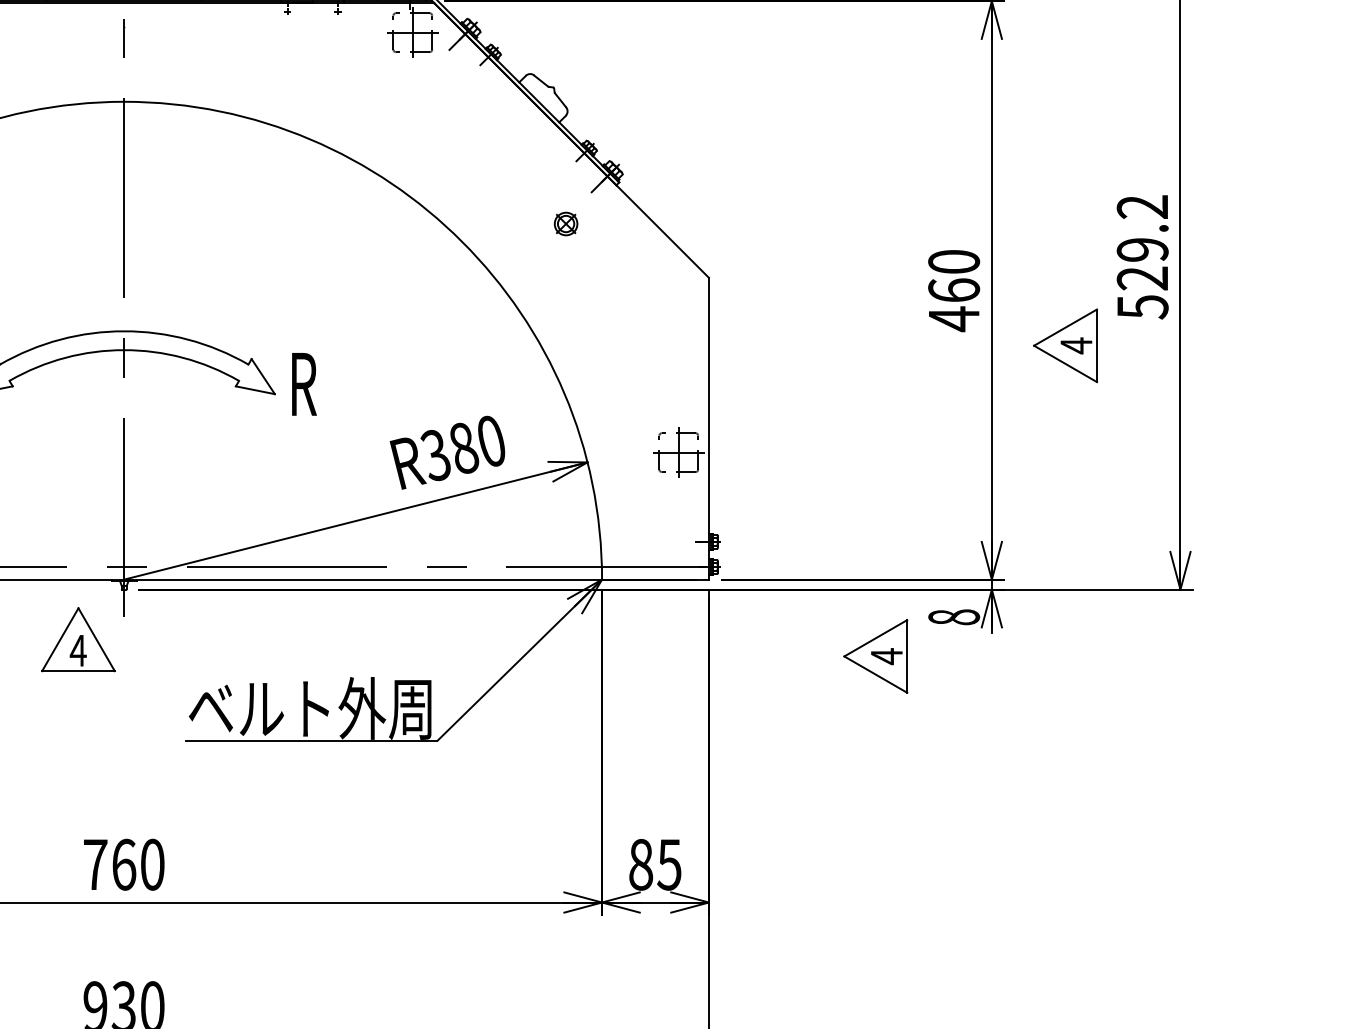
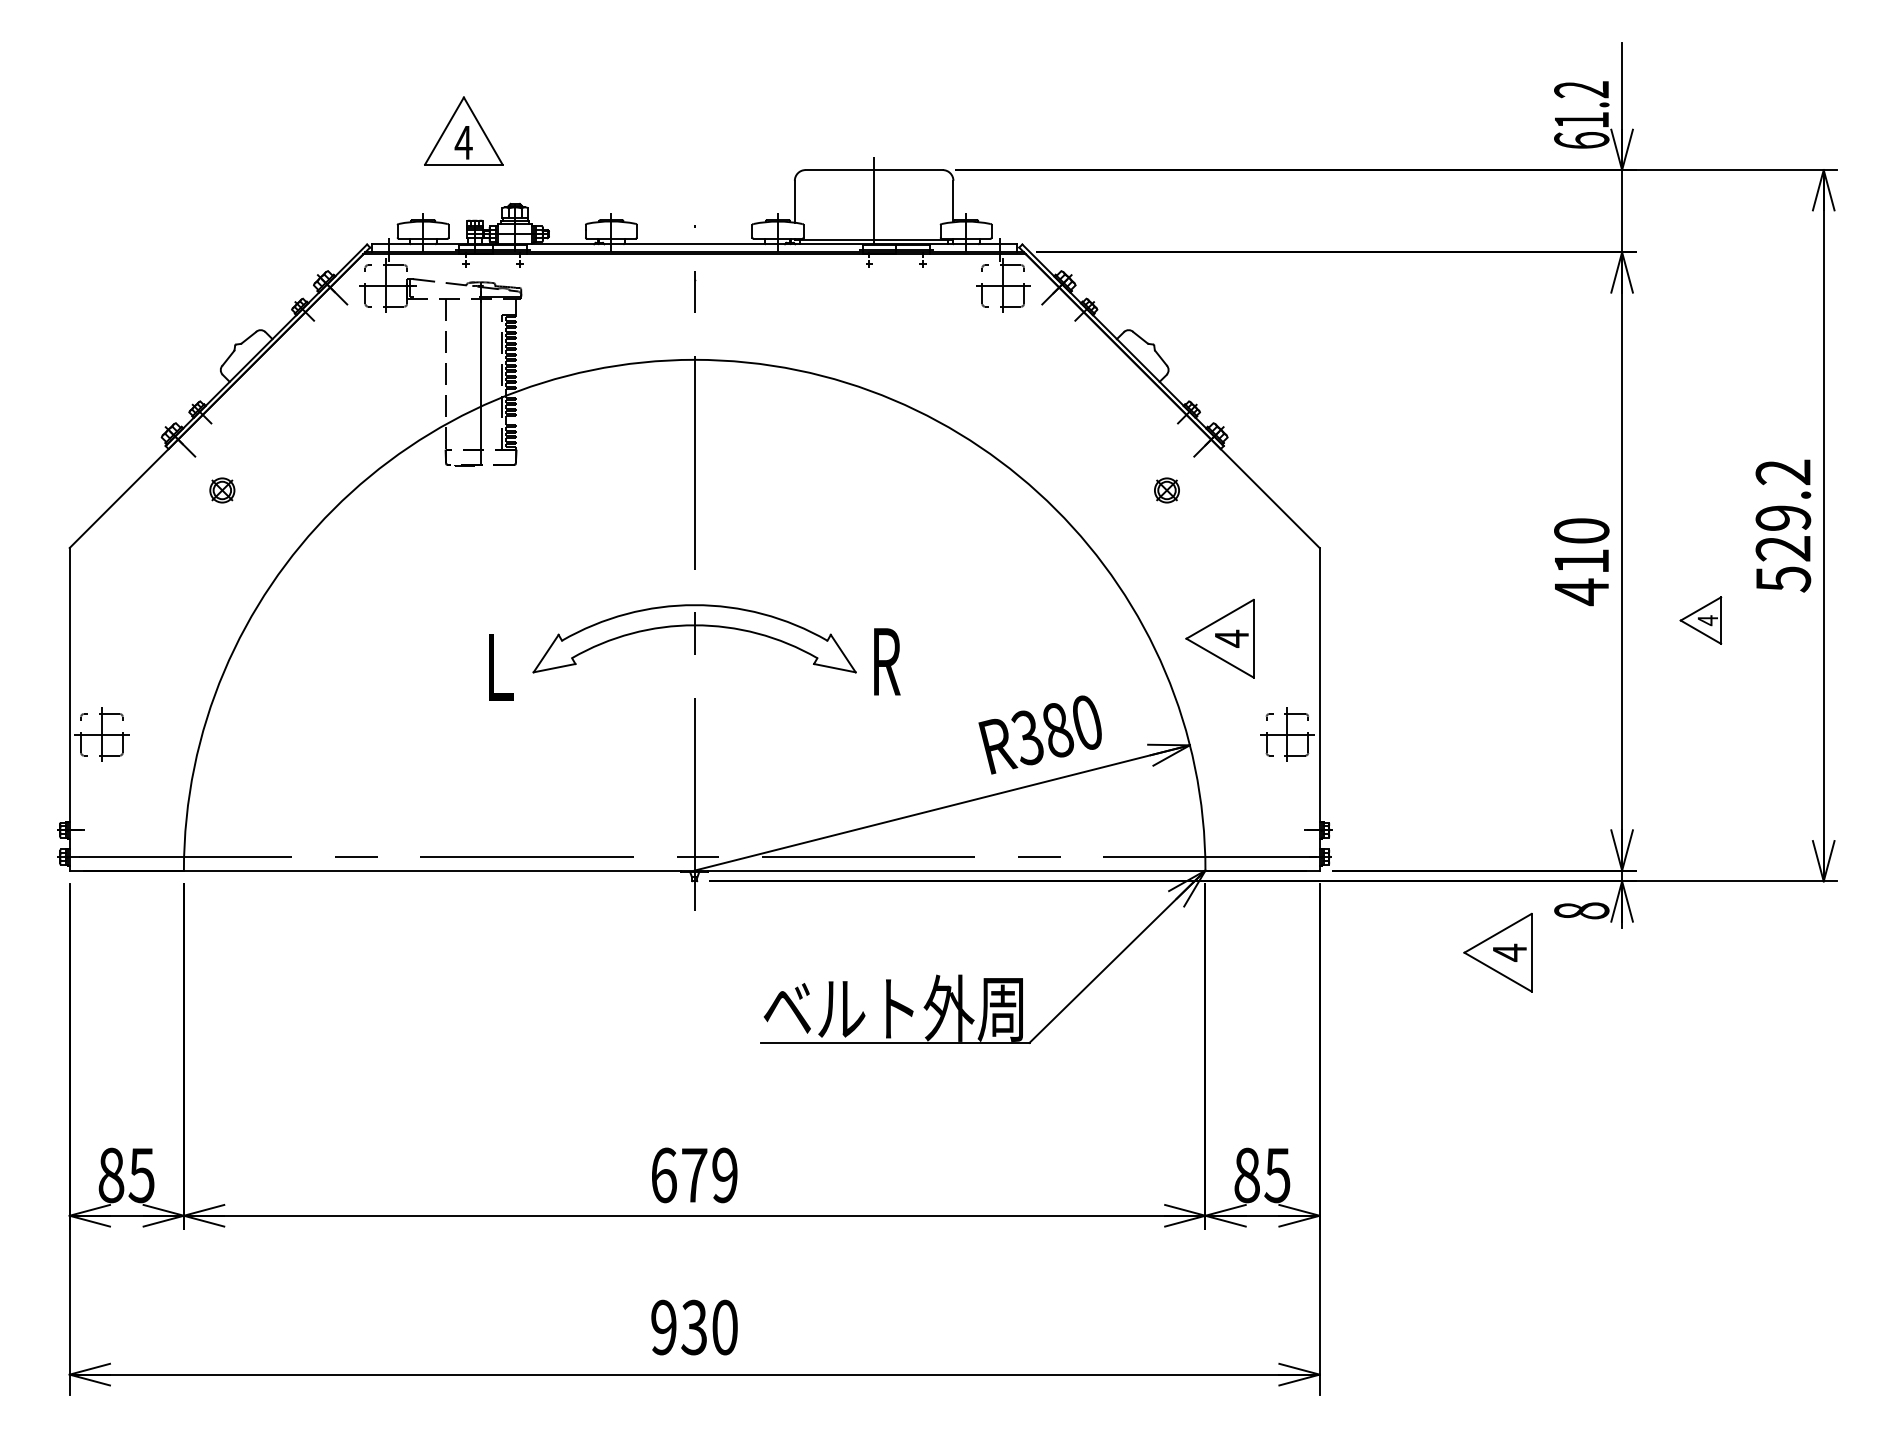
text: (953, 289) -> (1581, 560), 460 -> 410
part: (1065, 345) -> (1700, 620), size x0.6
part: (615, 362) -> (1219, 638), added
part: (78, 639) -> (645, 934), removed
text: (124, 864) -> (694, 1175), 760 -> 679

